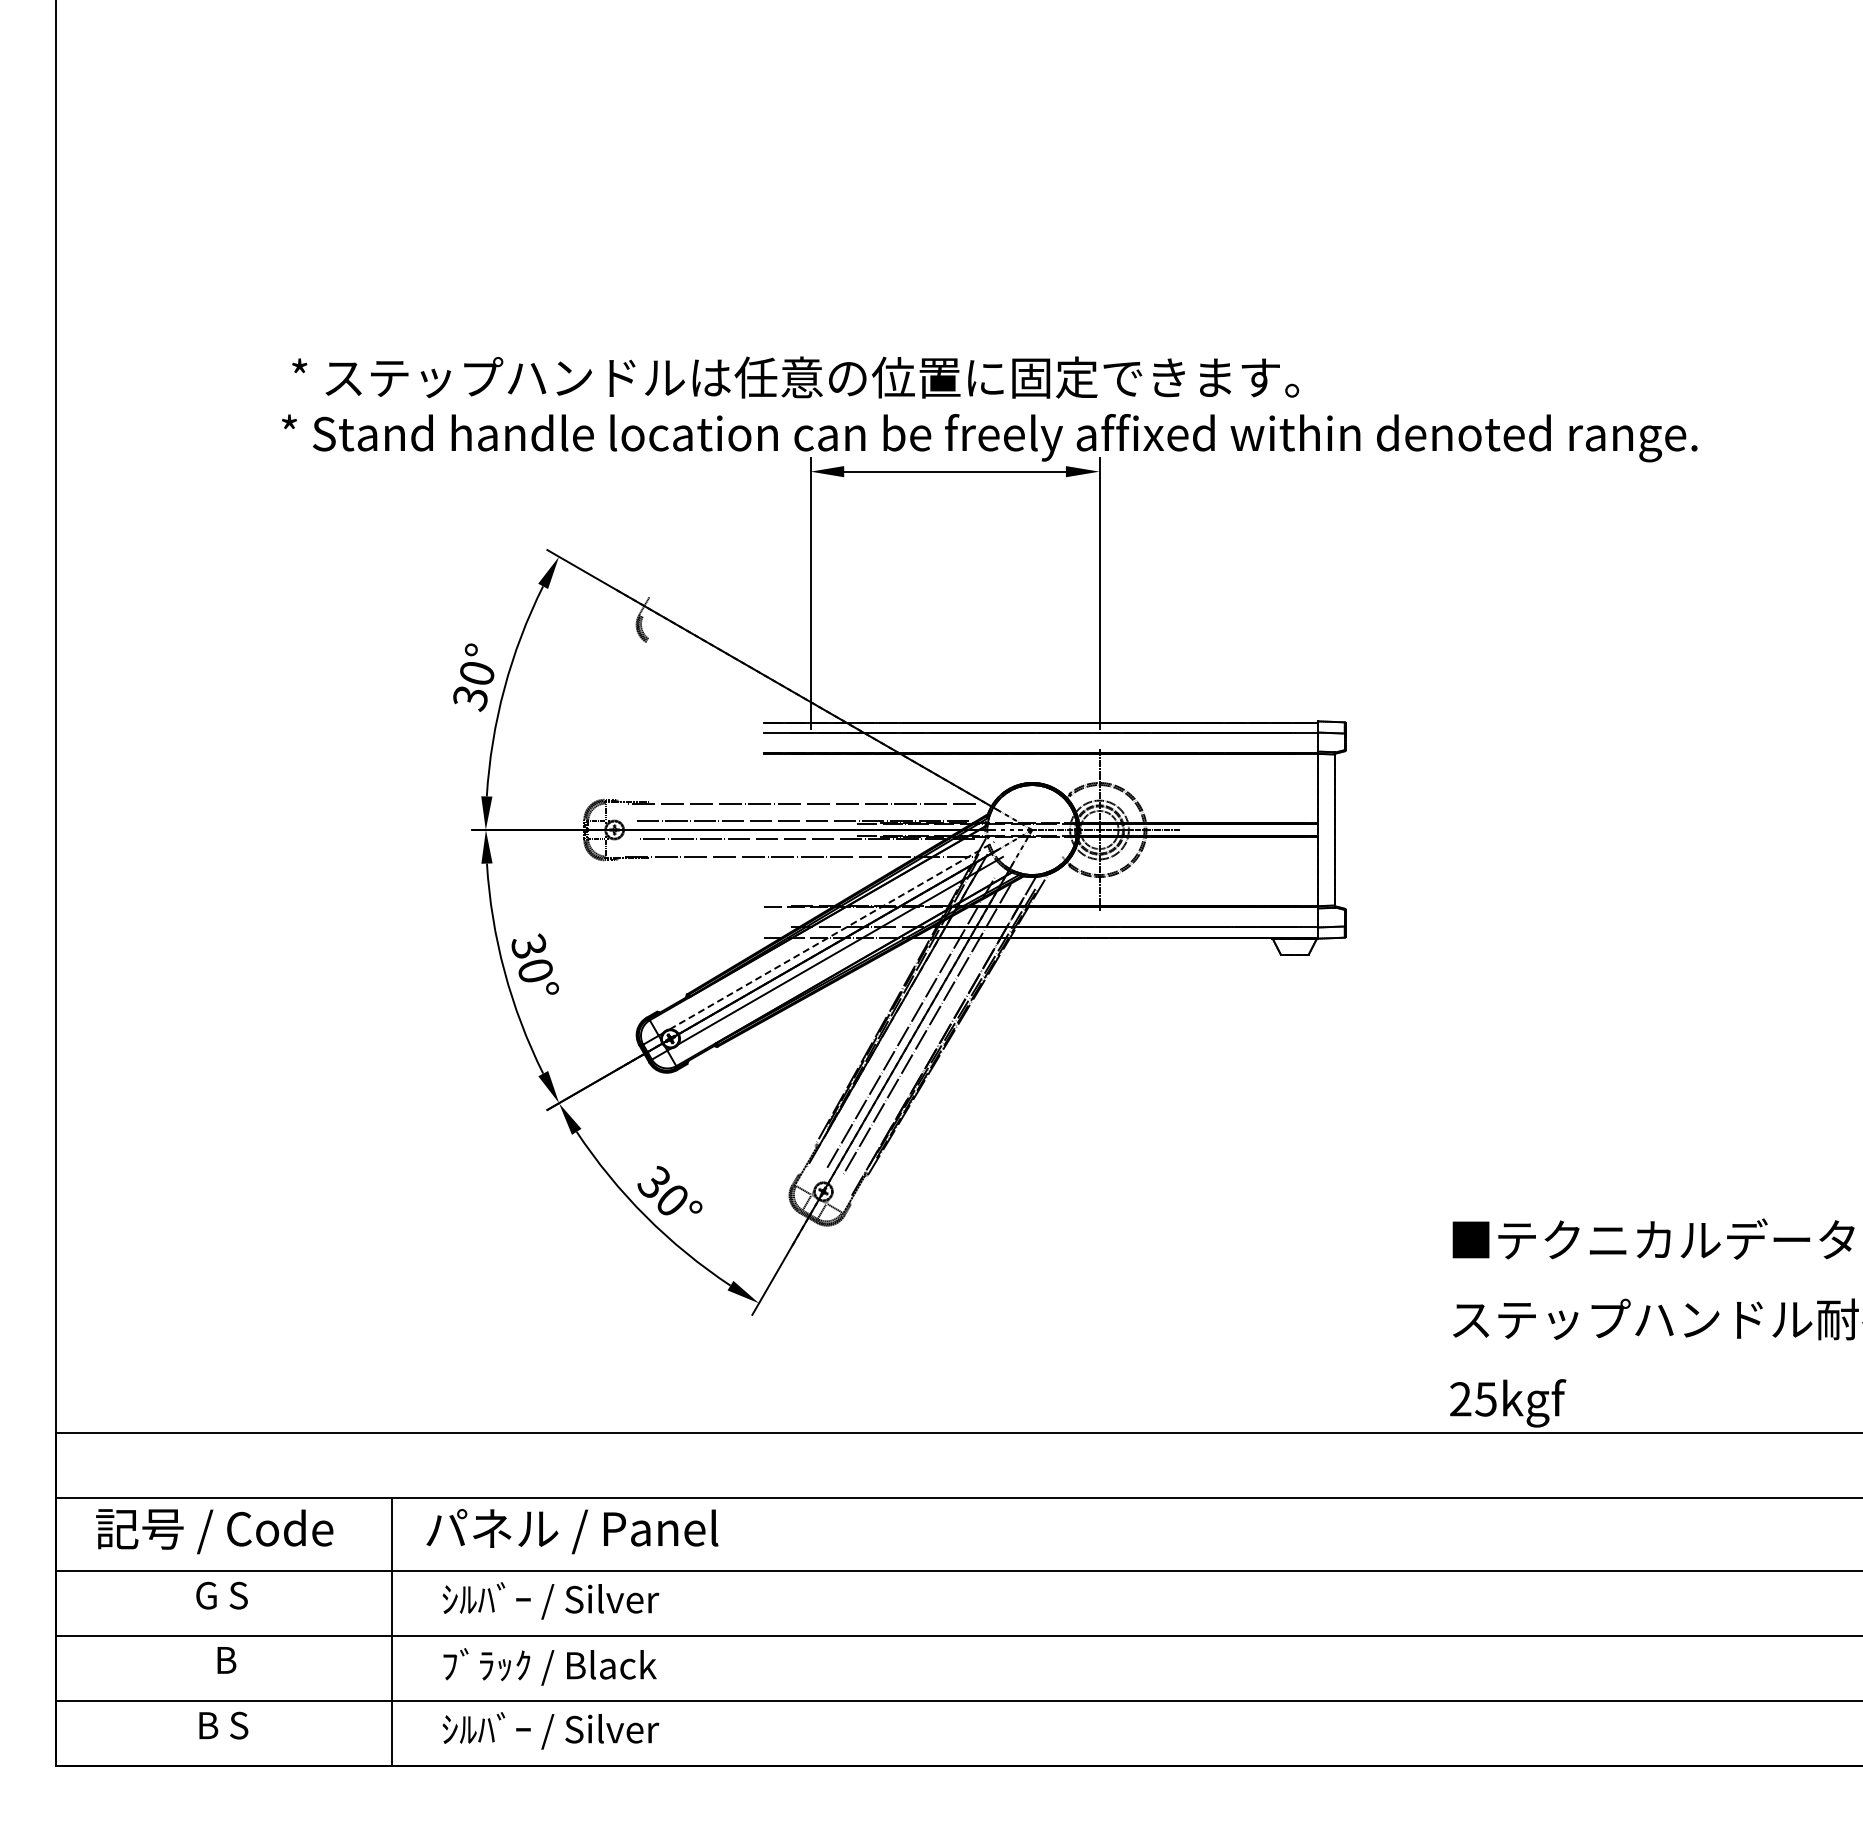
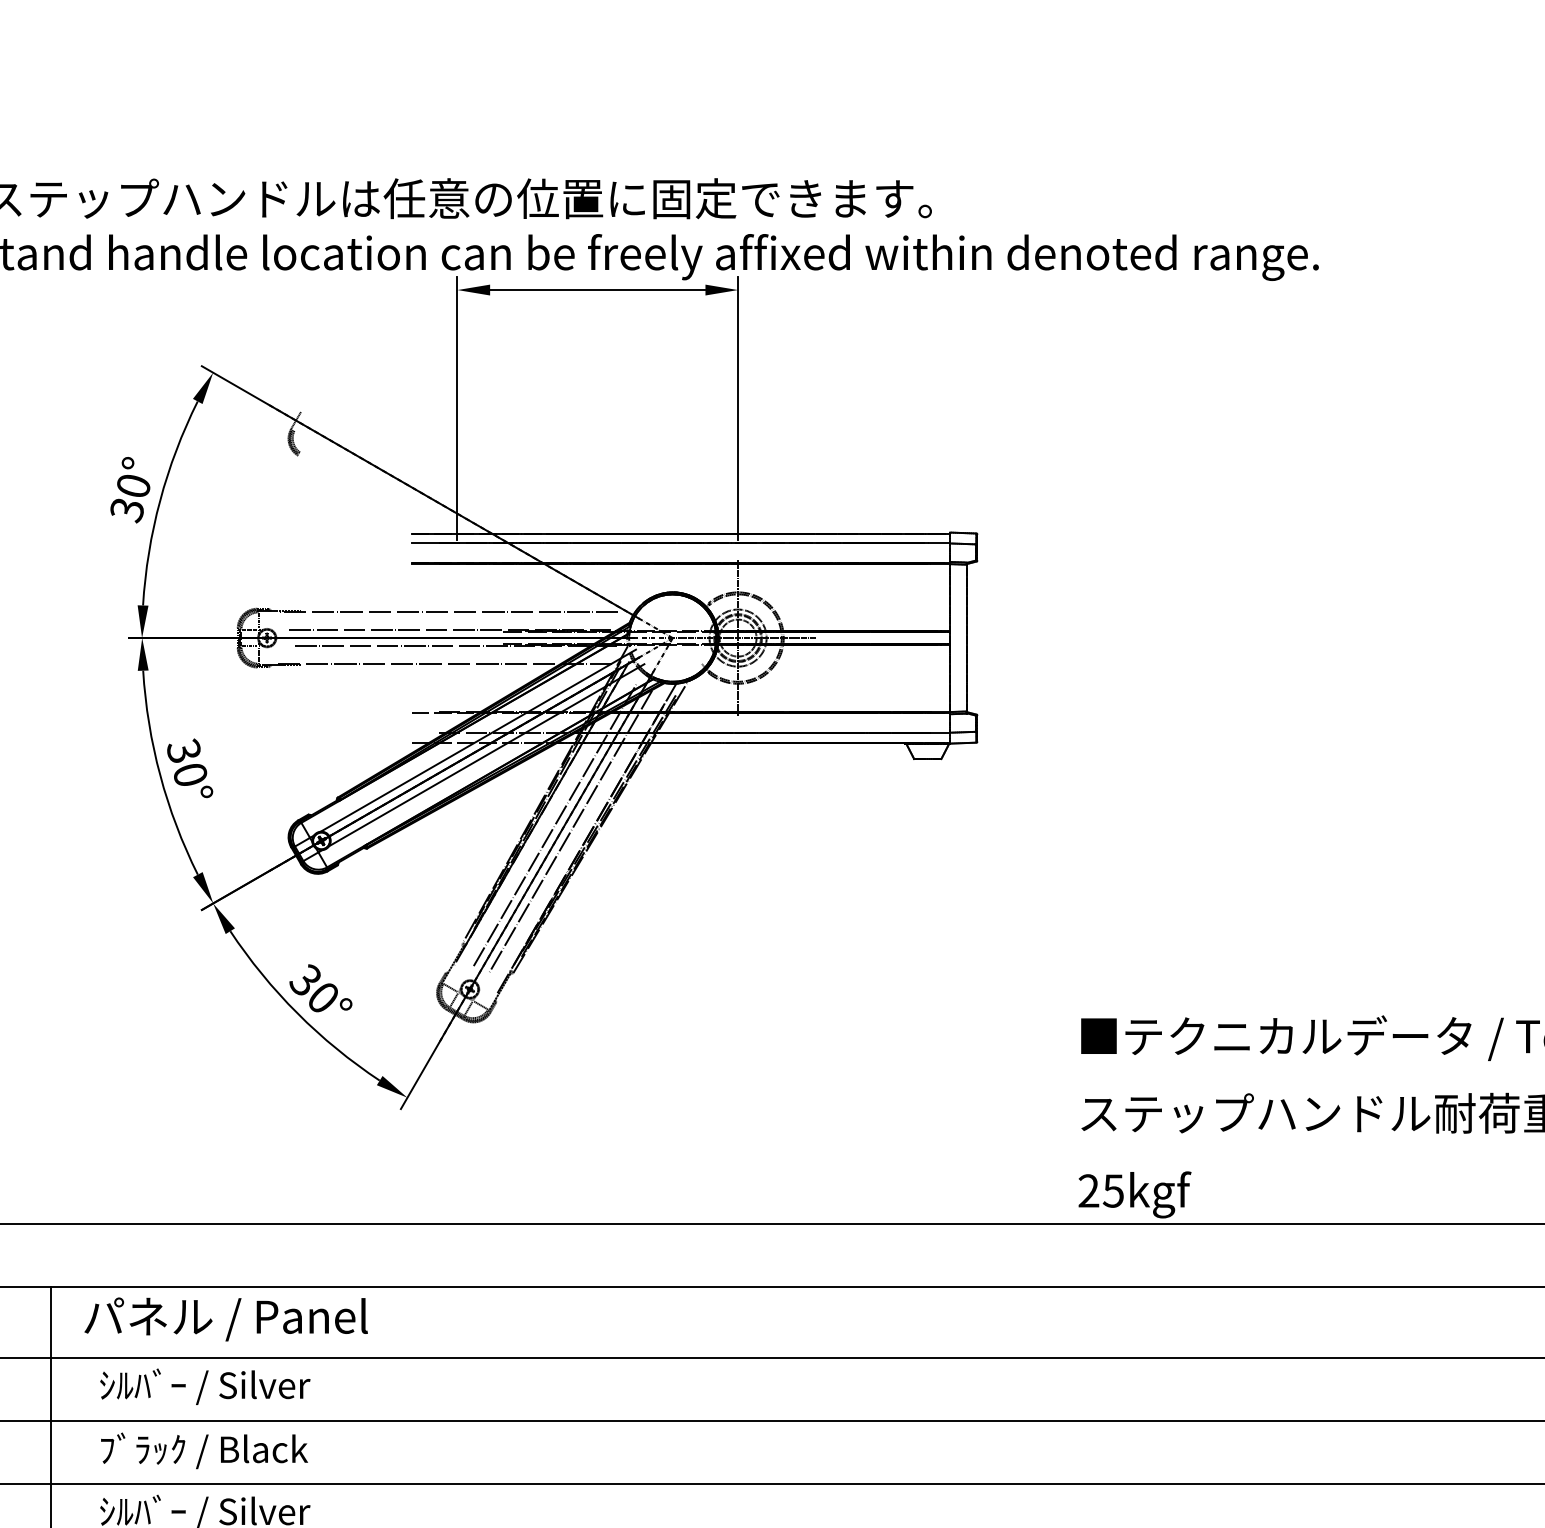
line: (832, 935) -> (478, 740), dashed -> solid

